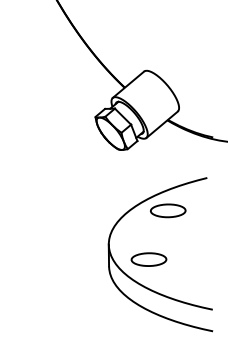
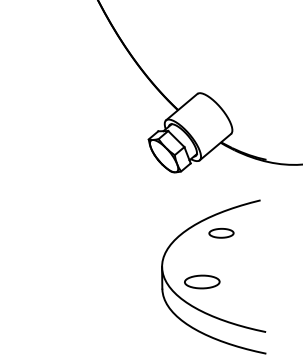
part: (168, 211) -> (221, 233), size x0.7

